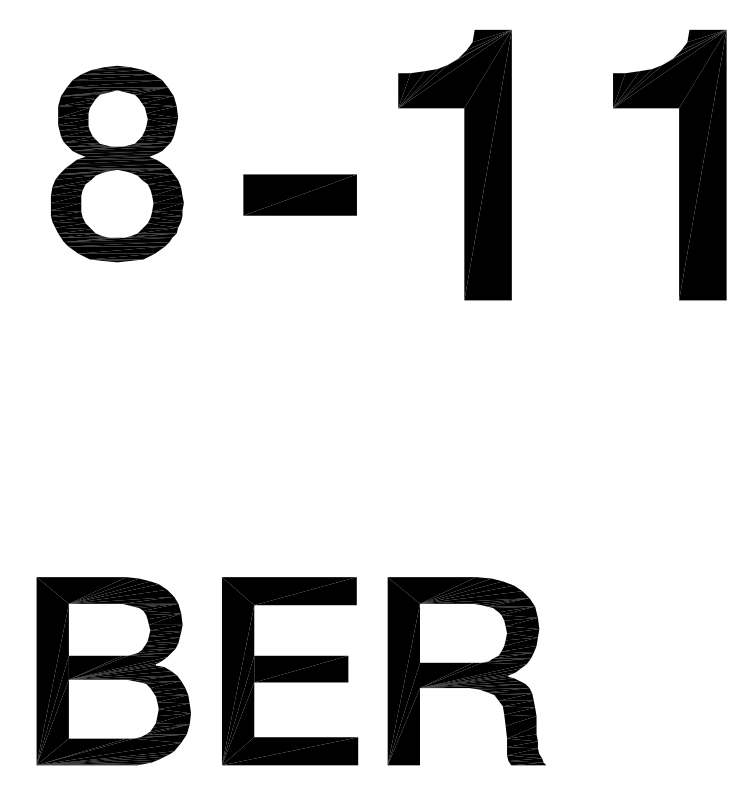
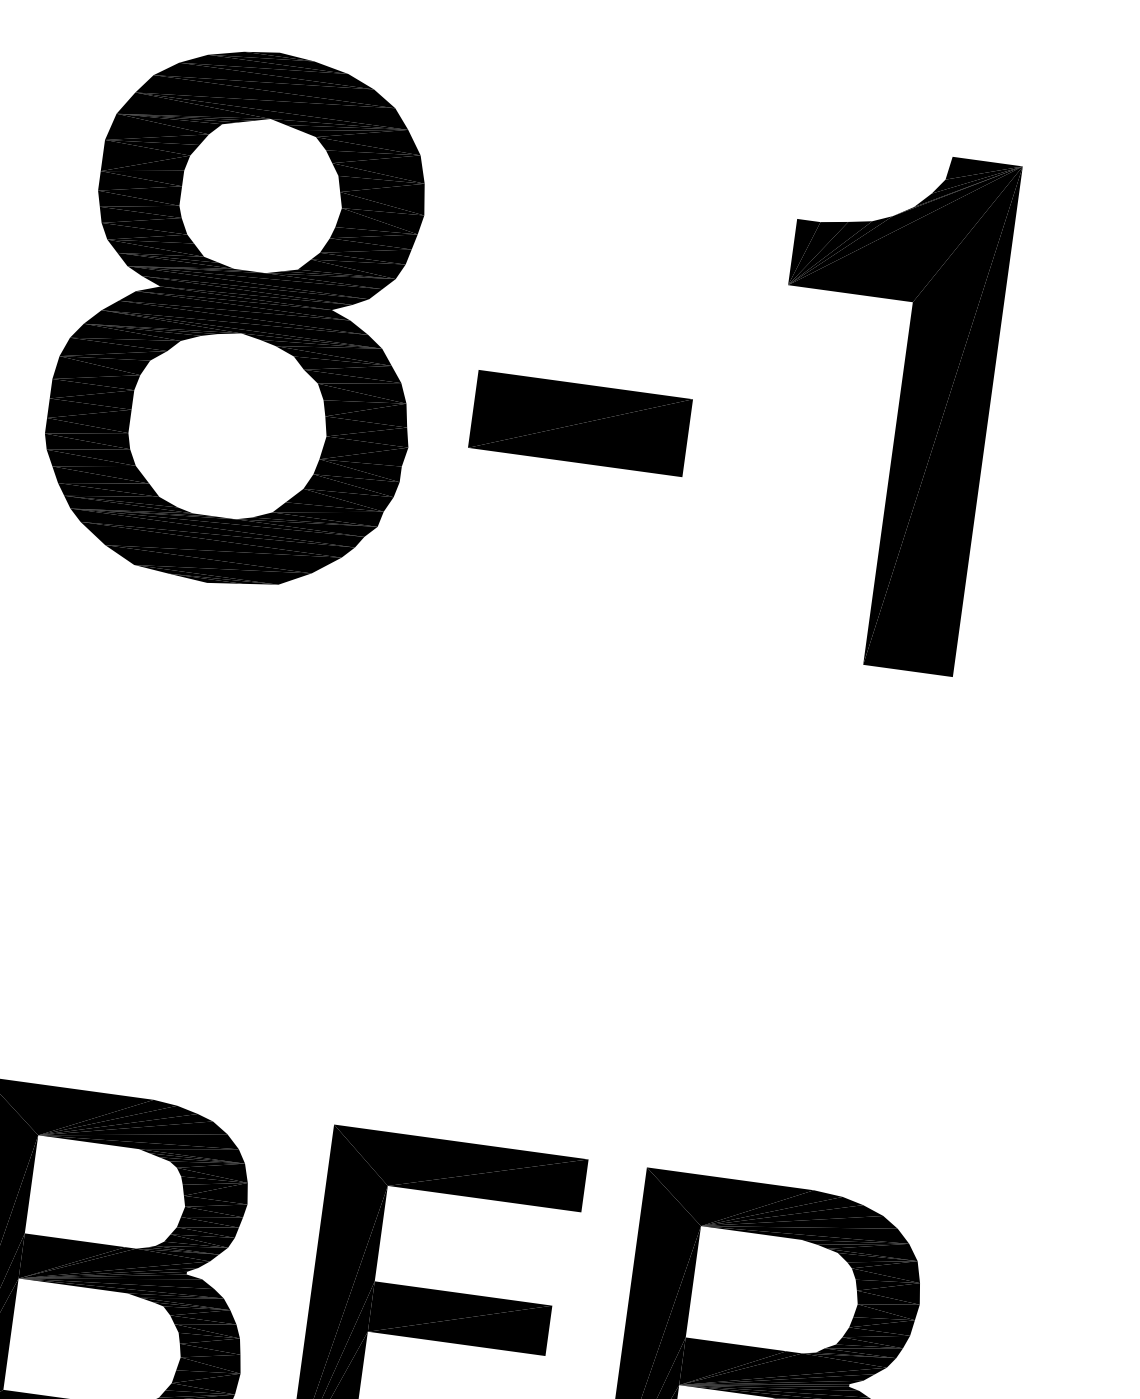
part: (117, 163) -> (243, 316), size x1.43

